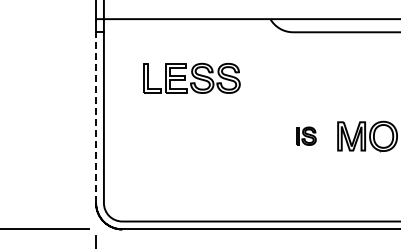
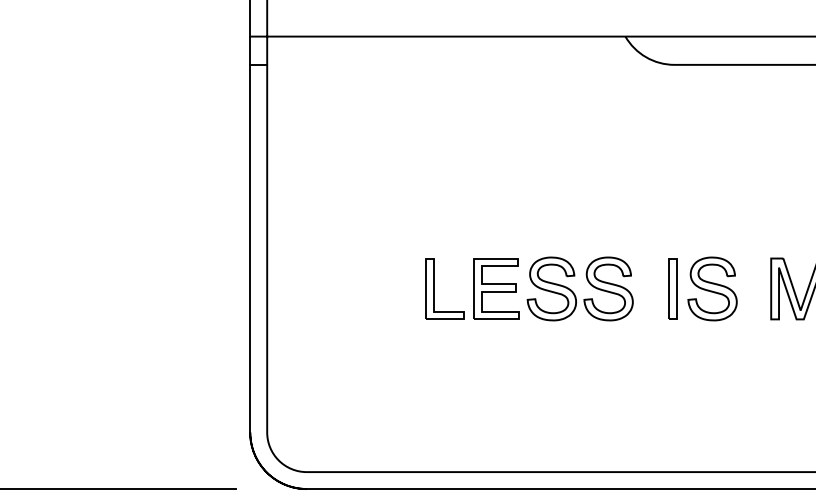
part: (191, 77) -> (528, 286), moved
line: (96, 117) -> (251, 248), dashed -> solid
part: (306, 135) -> (703, 286), size x1.67

